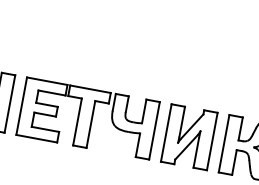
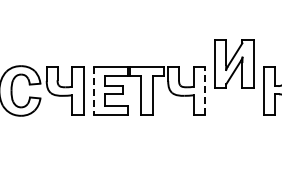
line: (21, 106) -> (93, 91), solid -> dashed
line: (155, 130) -> (205, 90), solid -> dashed
part: (189, 136) -> (234, 63), moved

